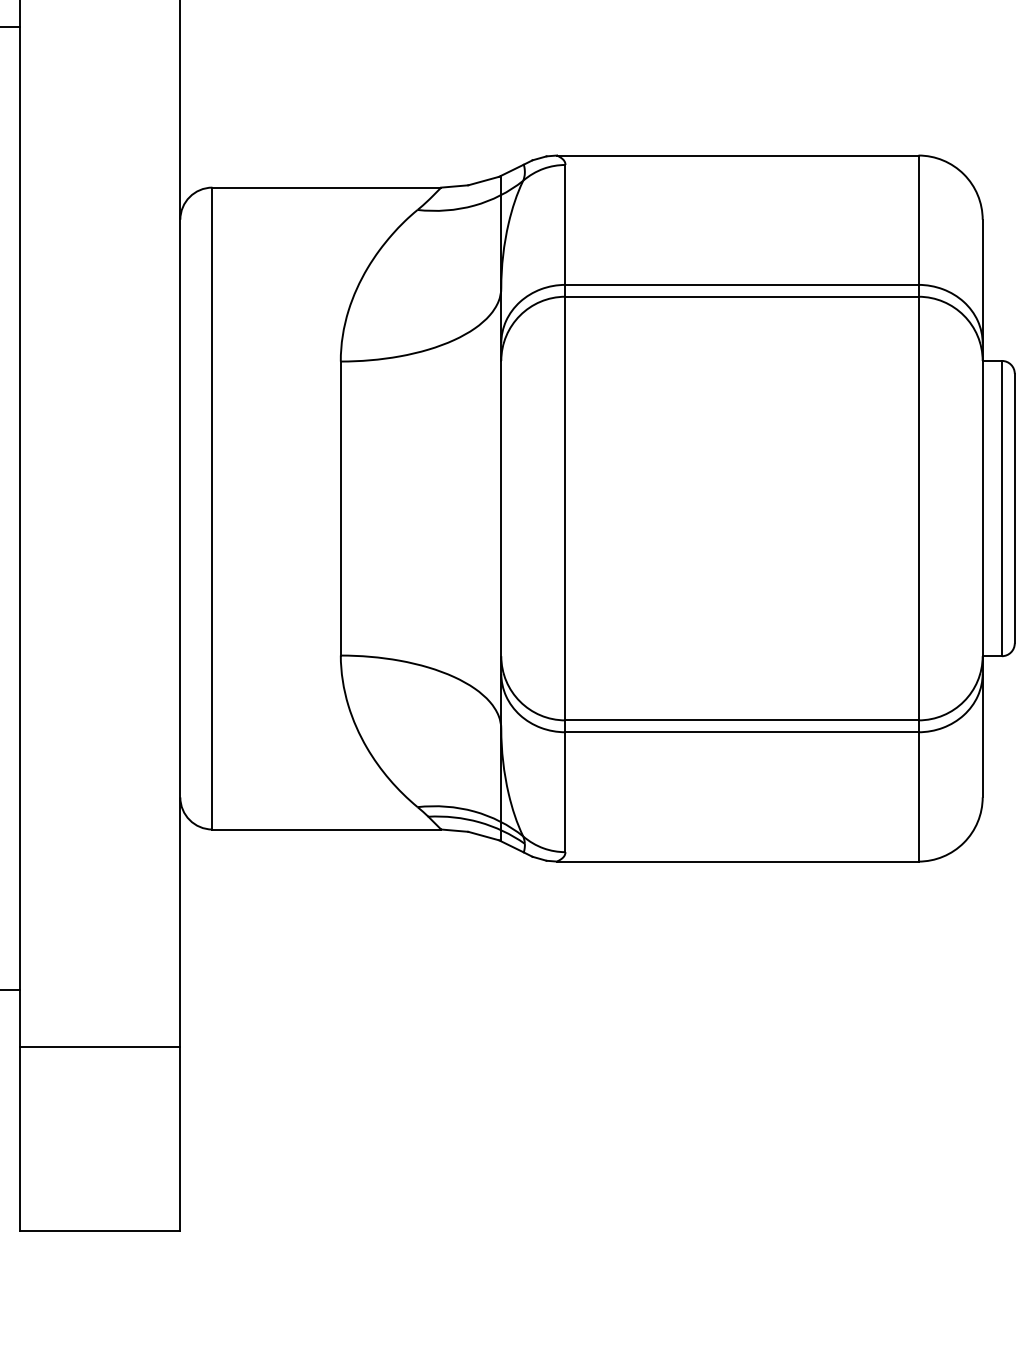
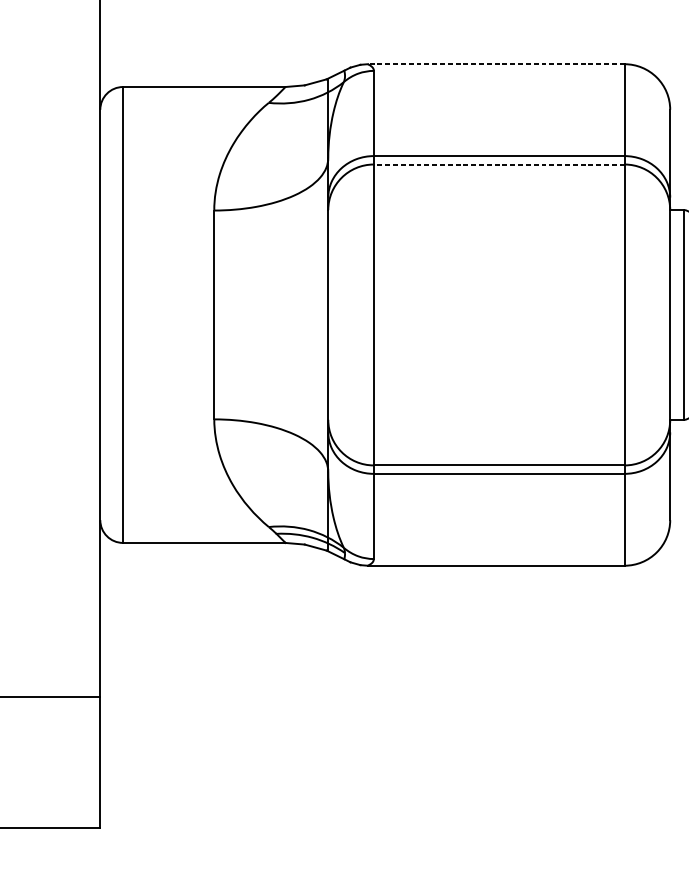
line: (737, 155) -> (496, 64), solid -> dashed
line: (741, 296) -> (498, 164), solid -> dashed

